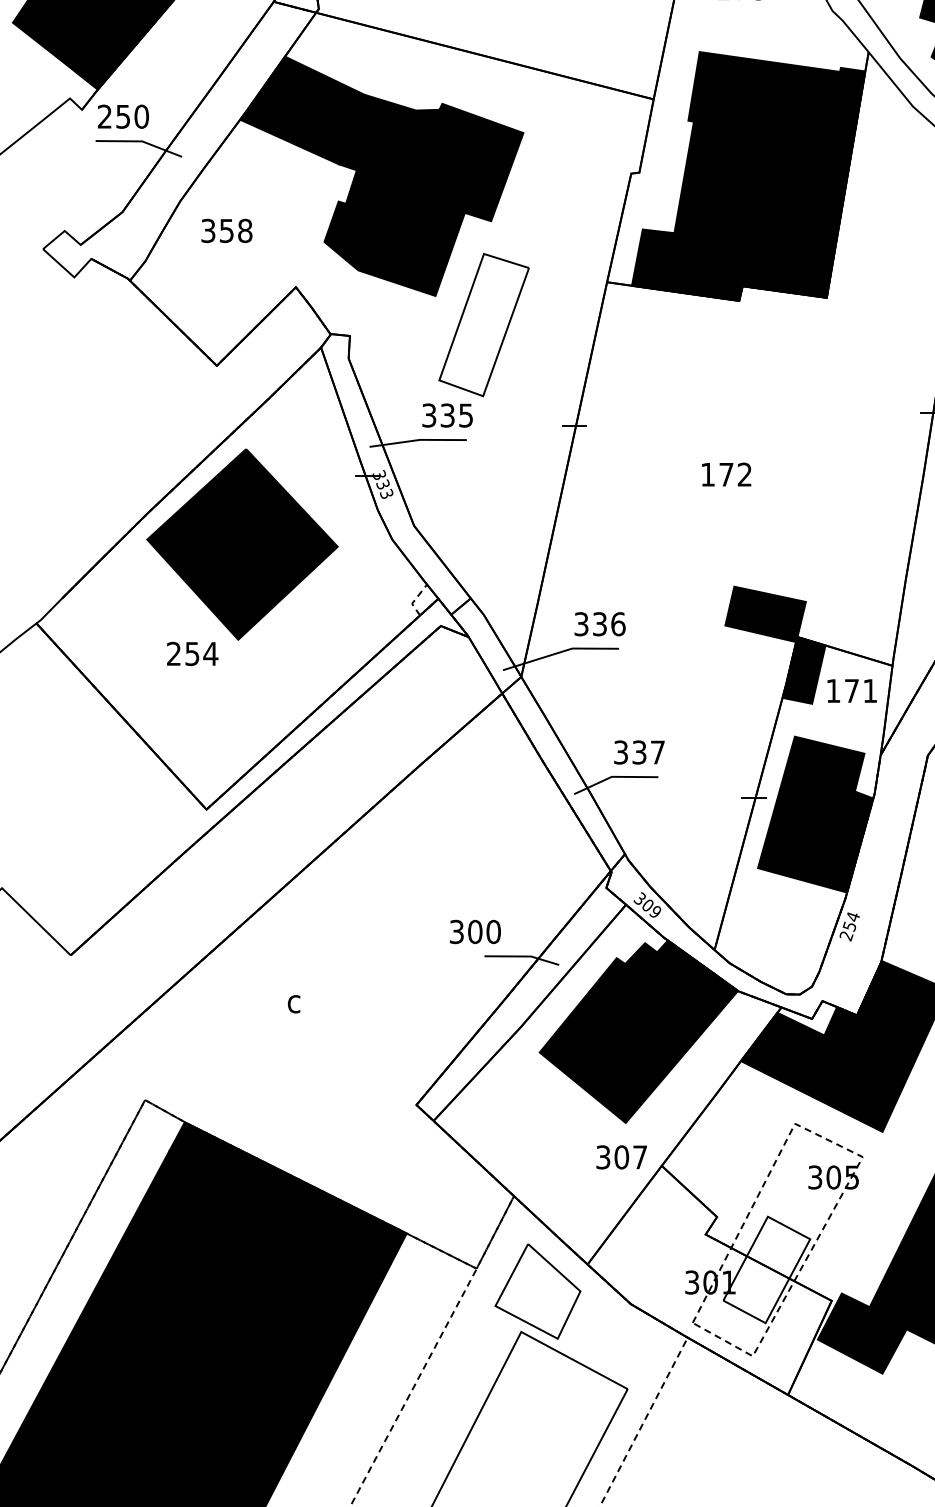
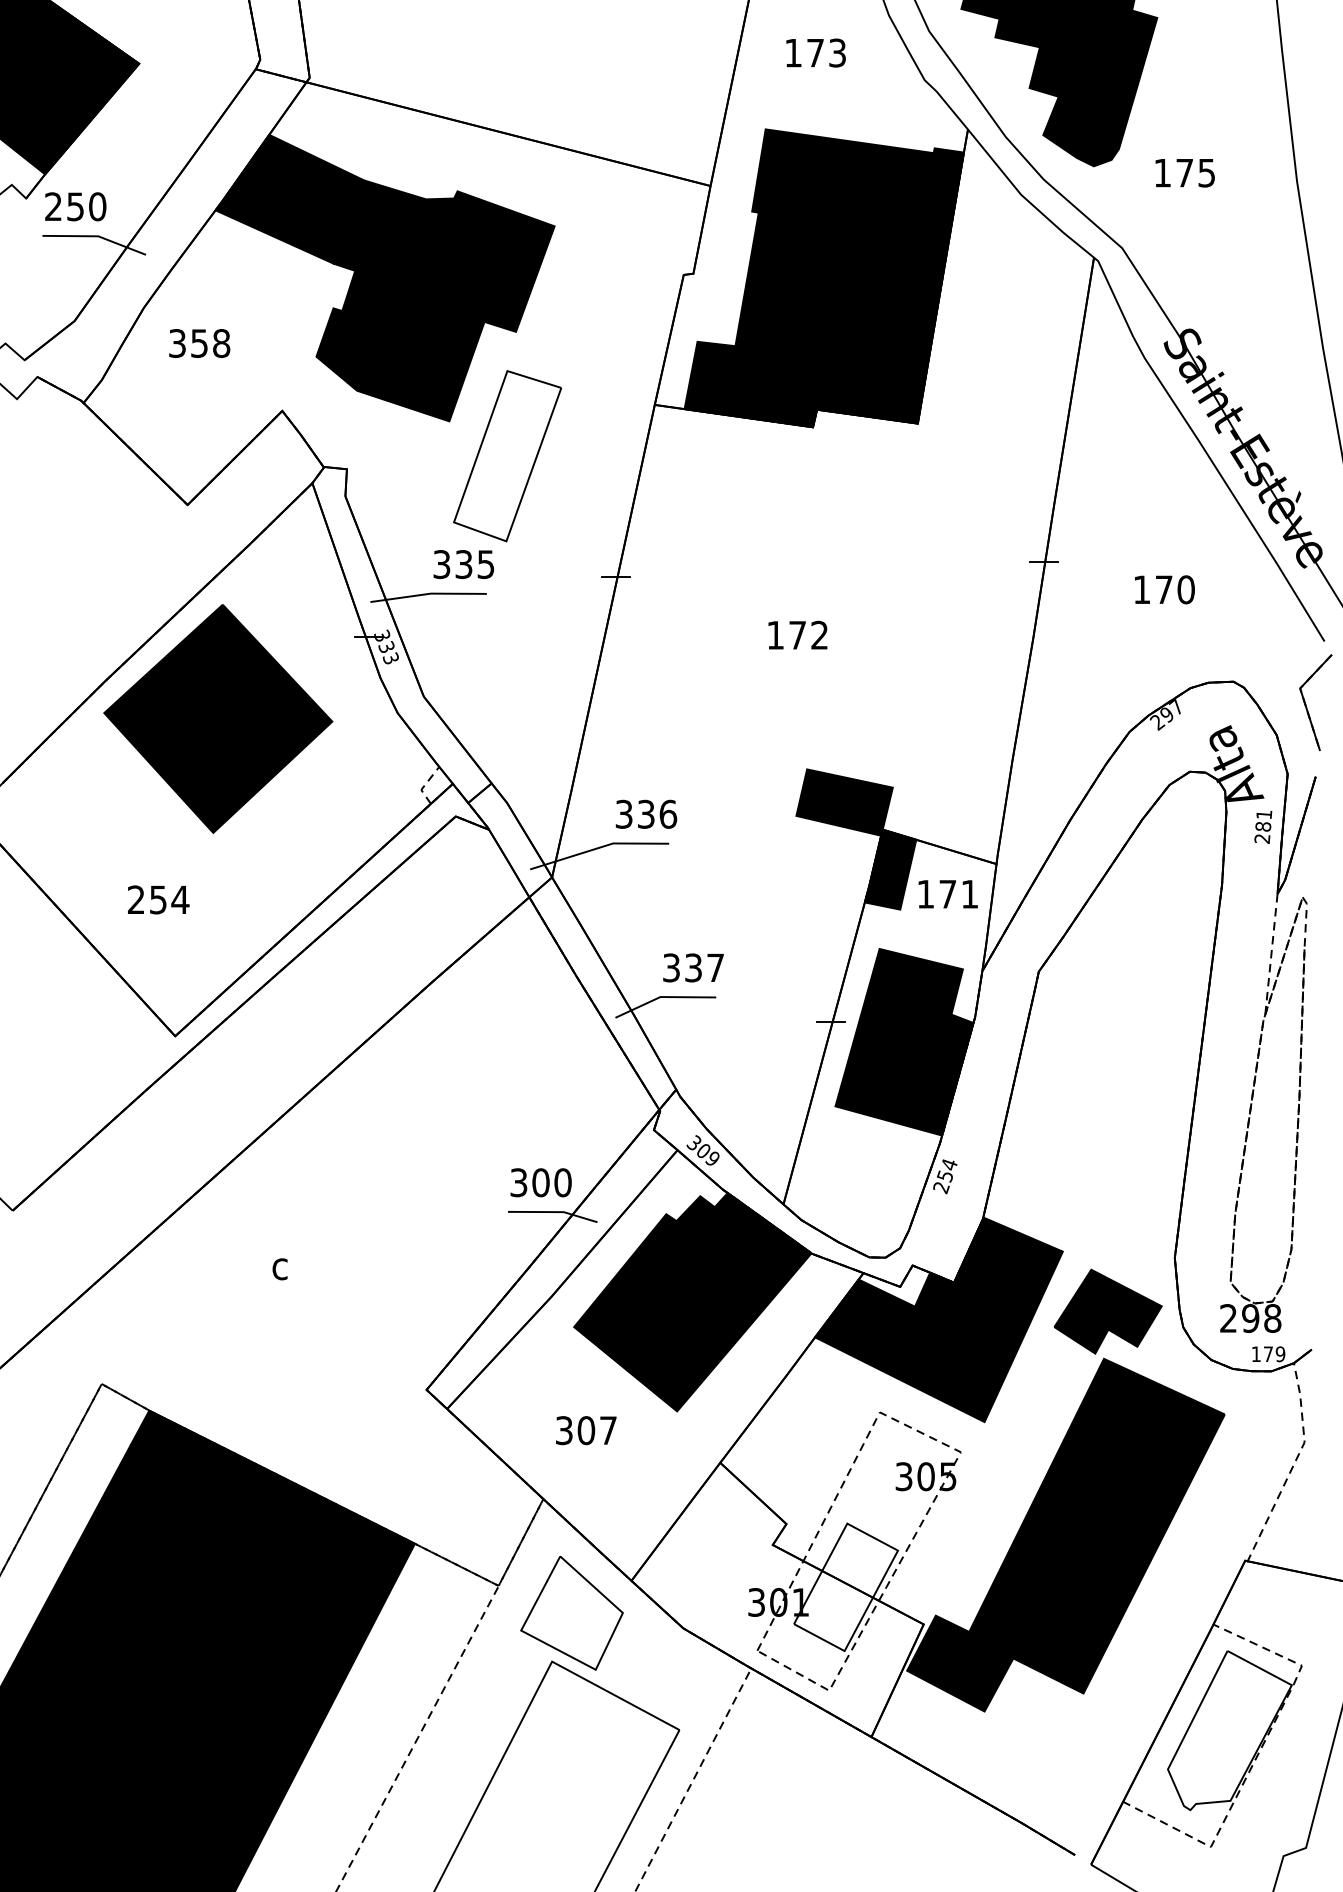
text: (192, 653) -> (158, 899), moved
text: (474, 931) -> (540, 1182), moved
text: (621, 1157) -> (586, 1430), moved

